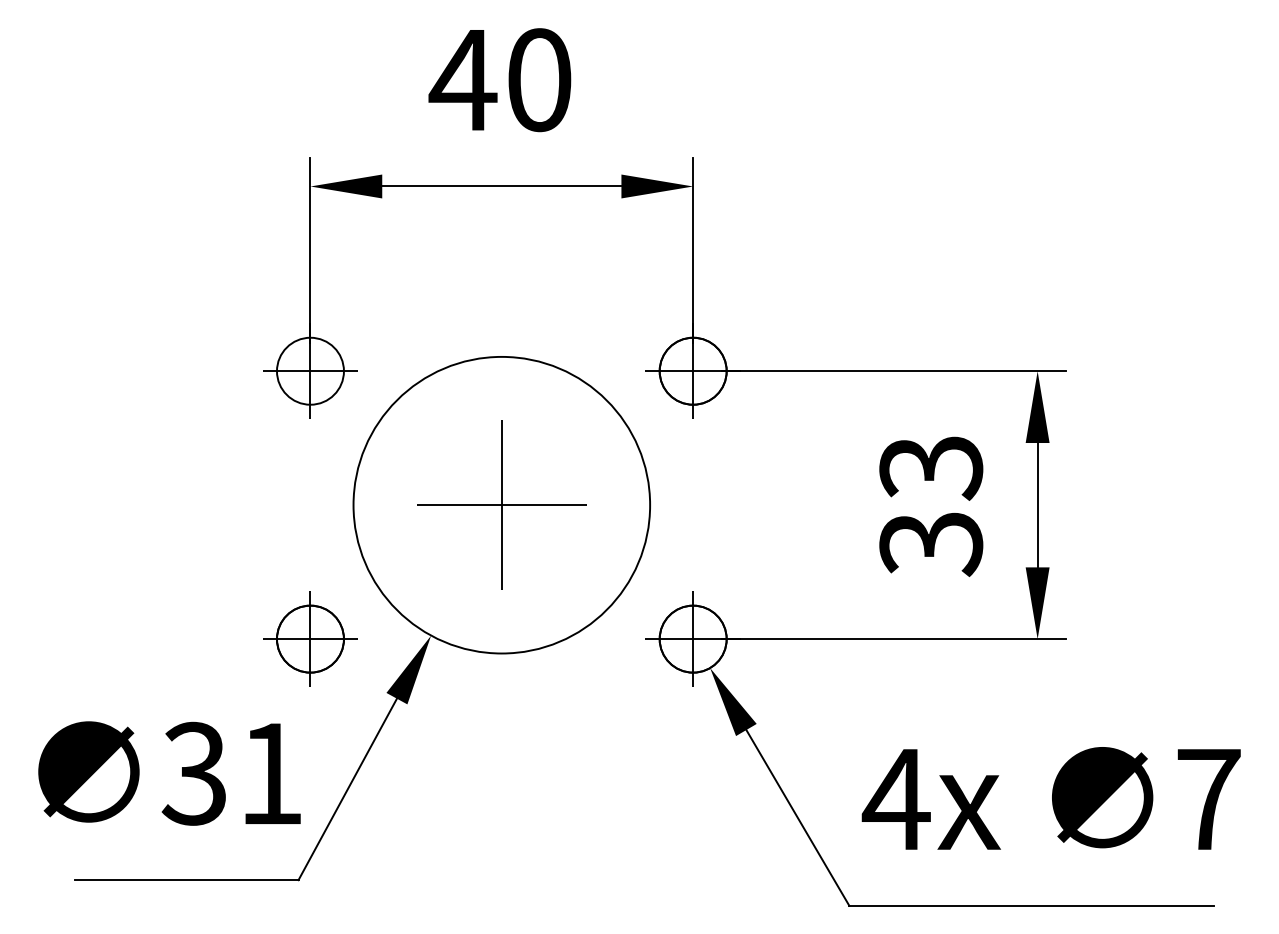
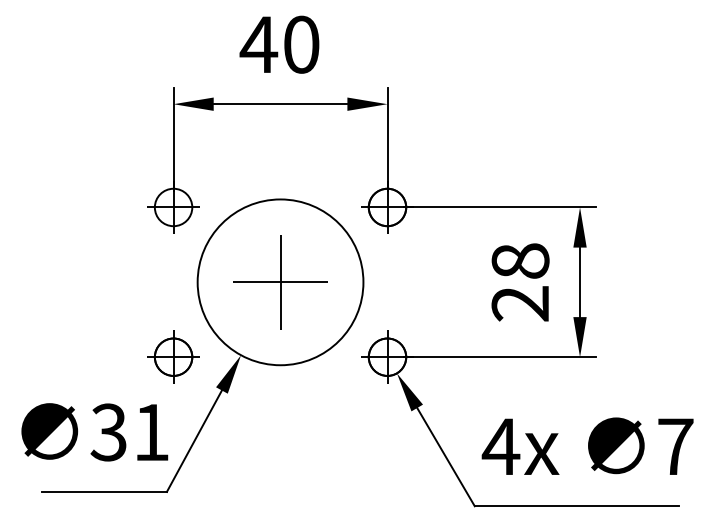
text: (931, 505) -> (520, 282), 33 -> 28

